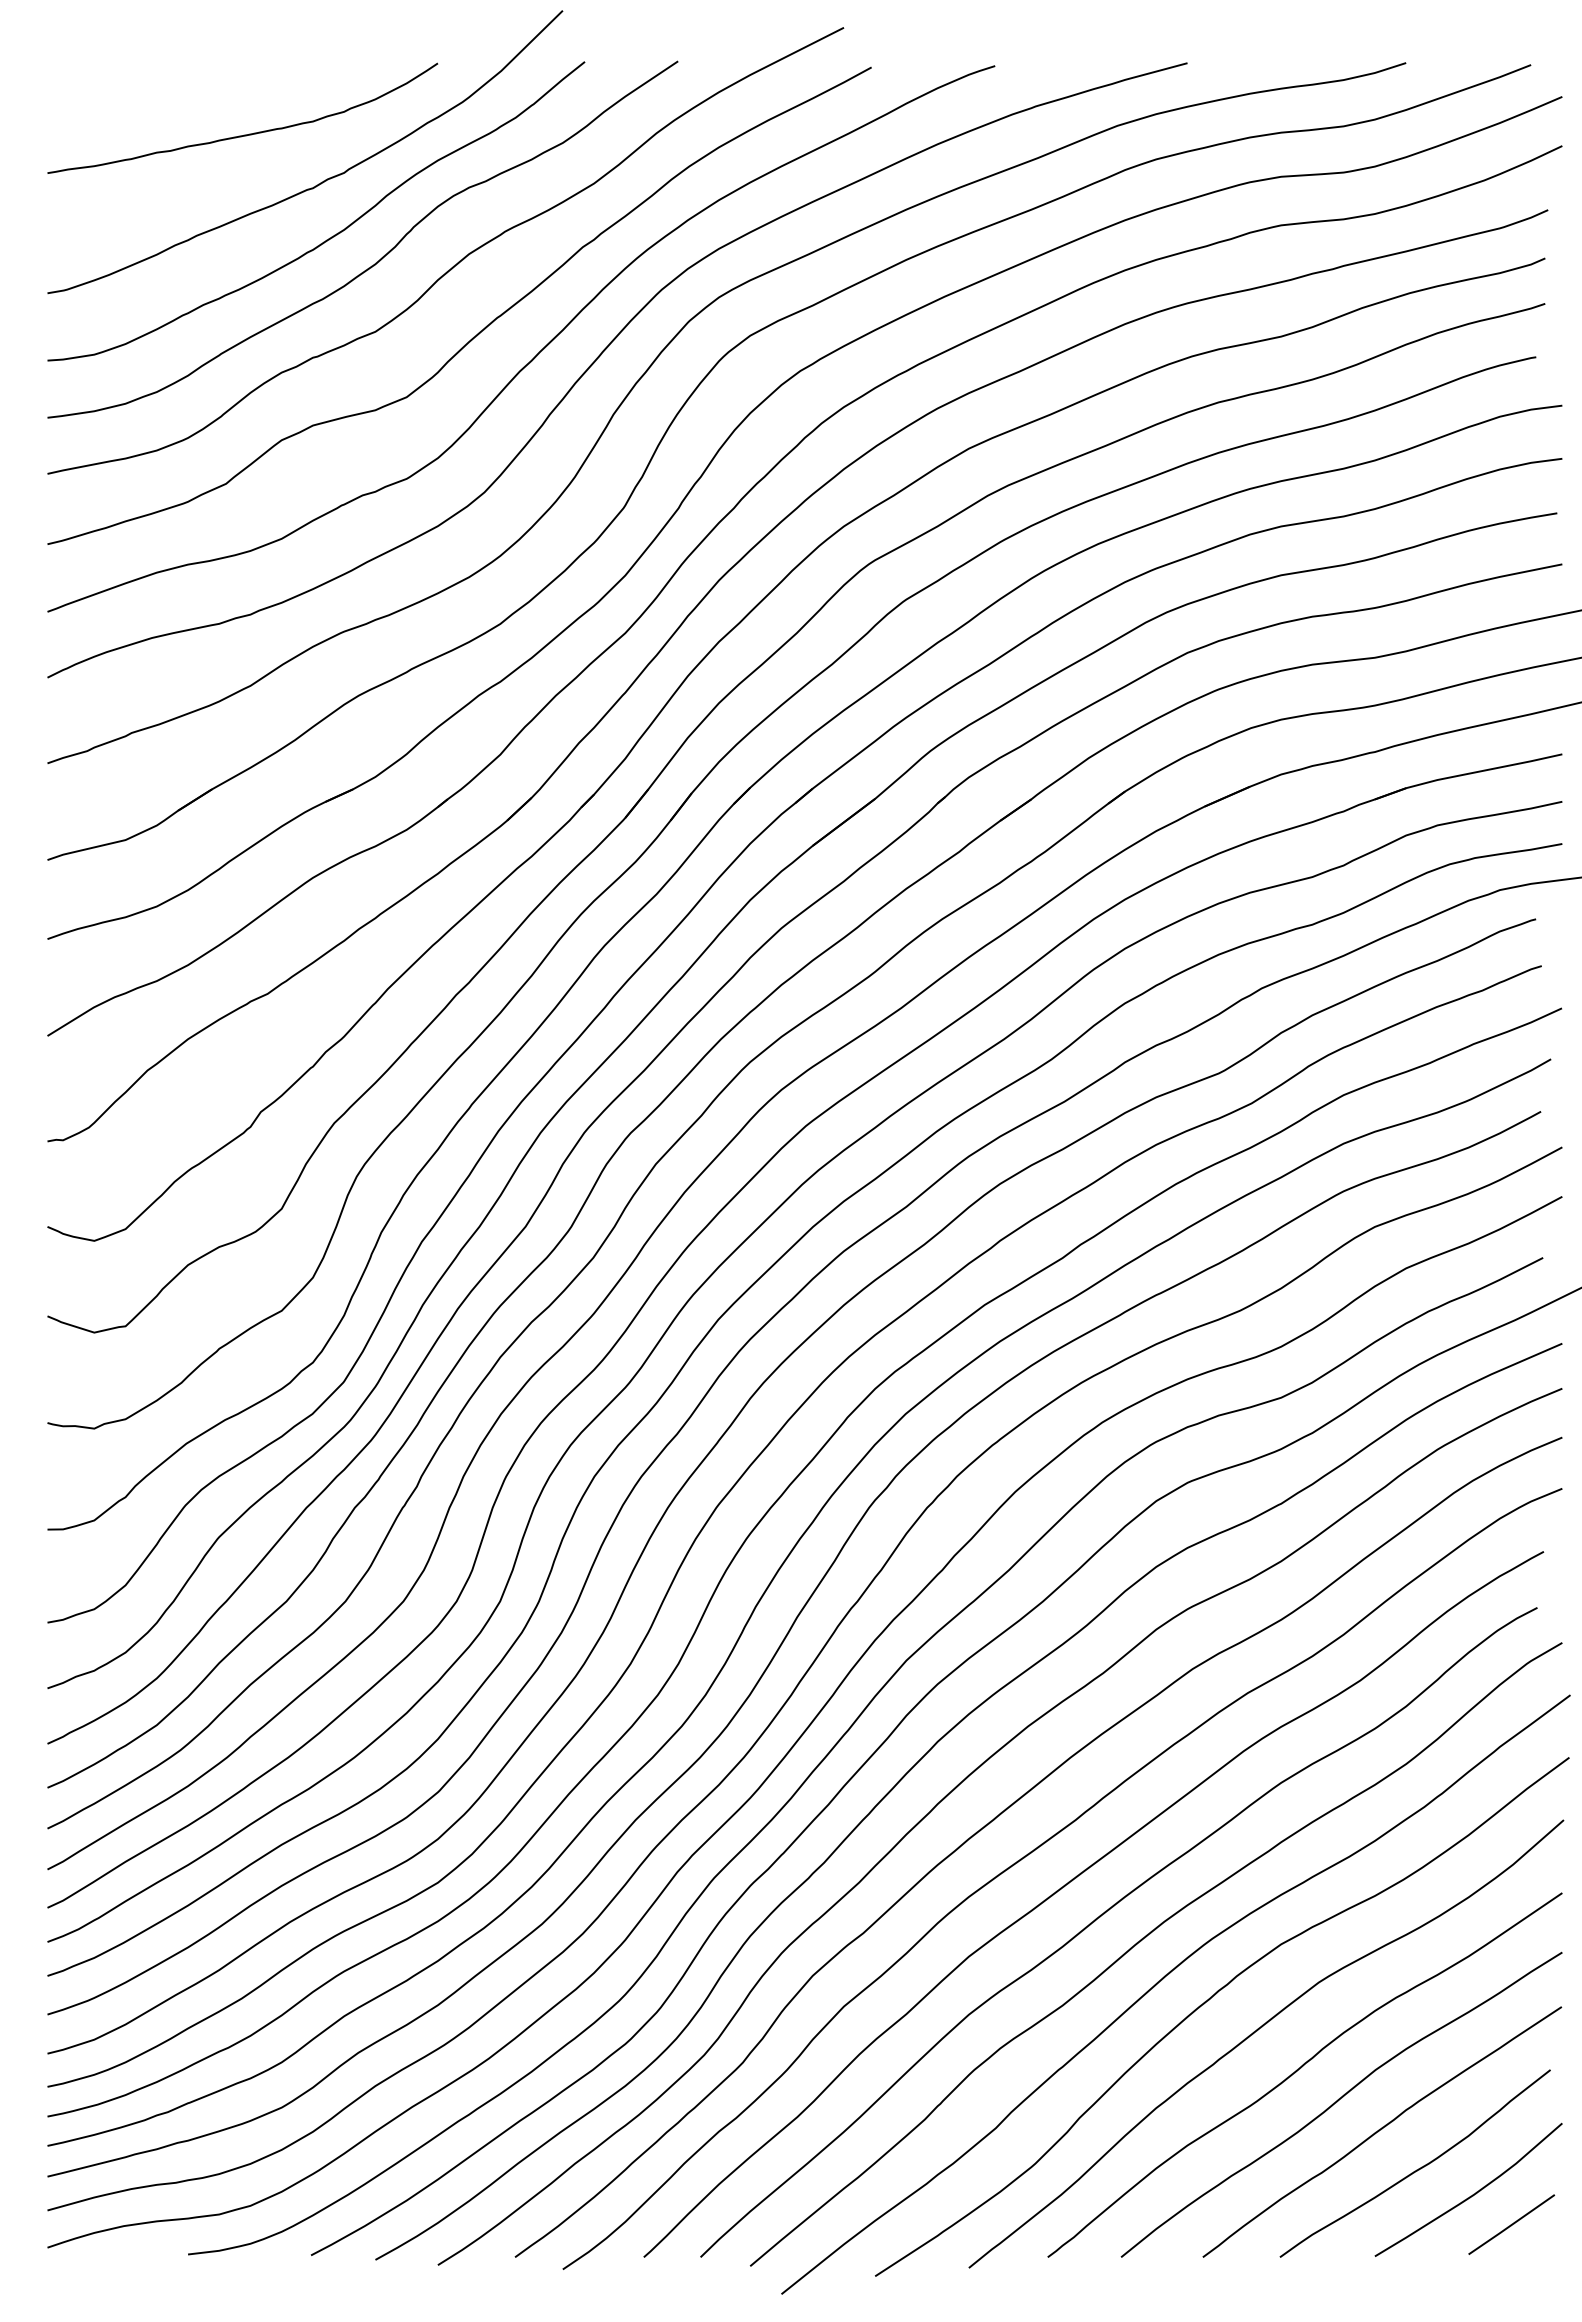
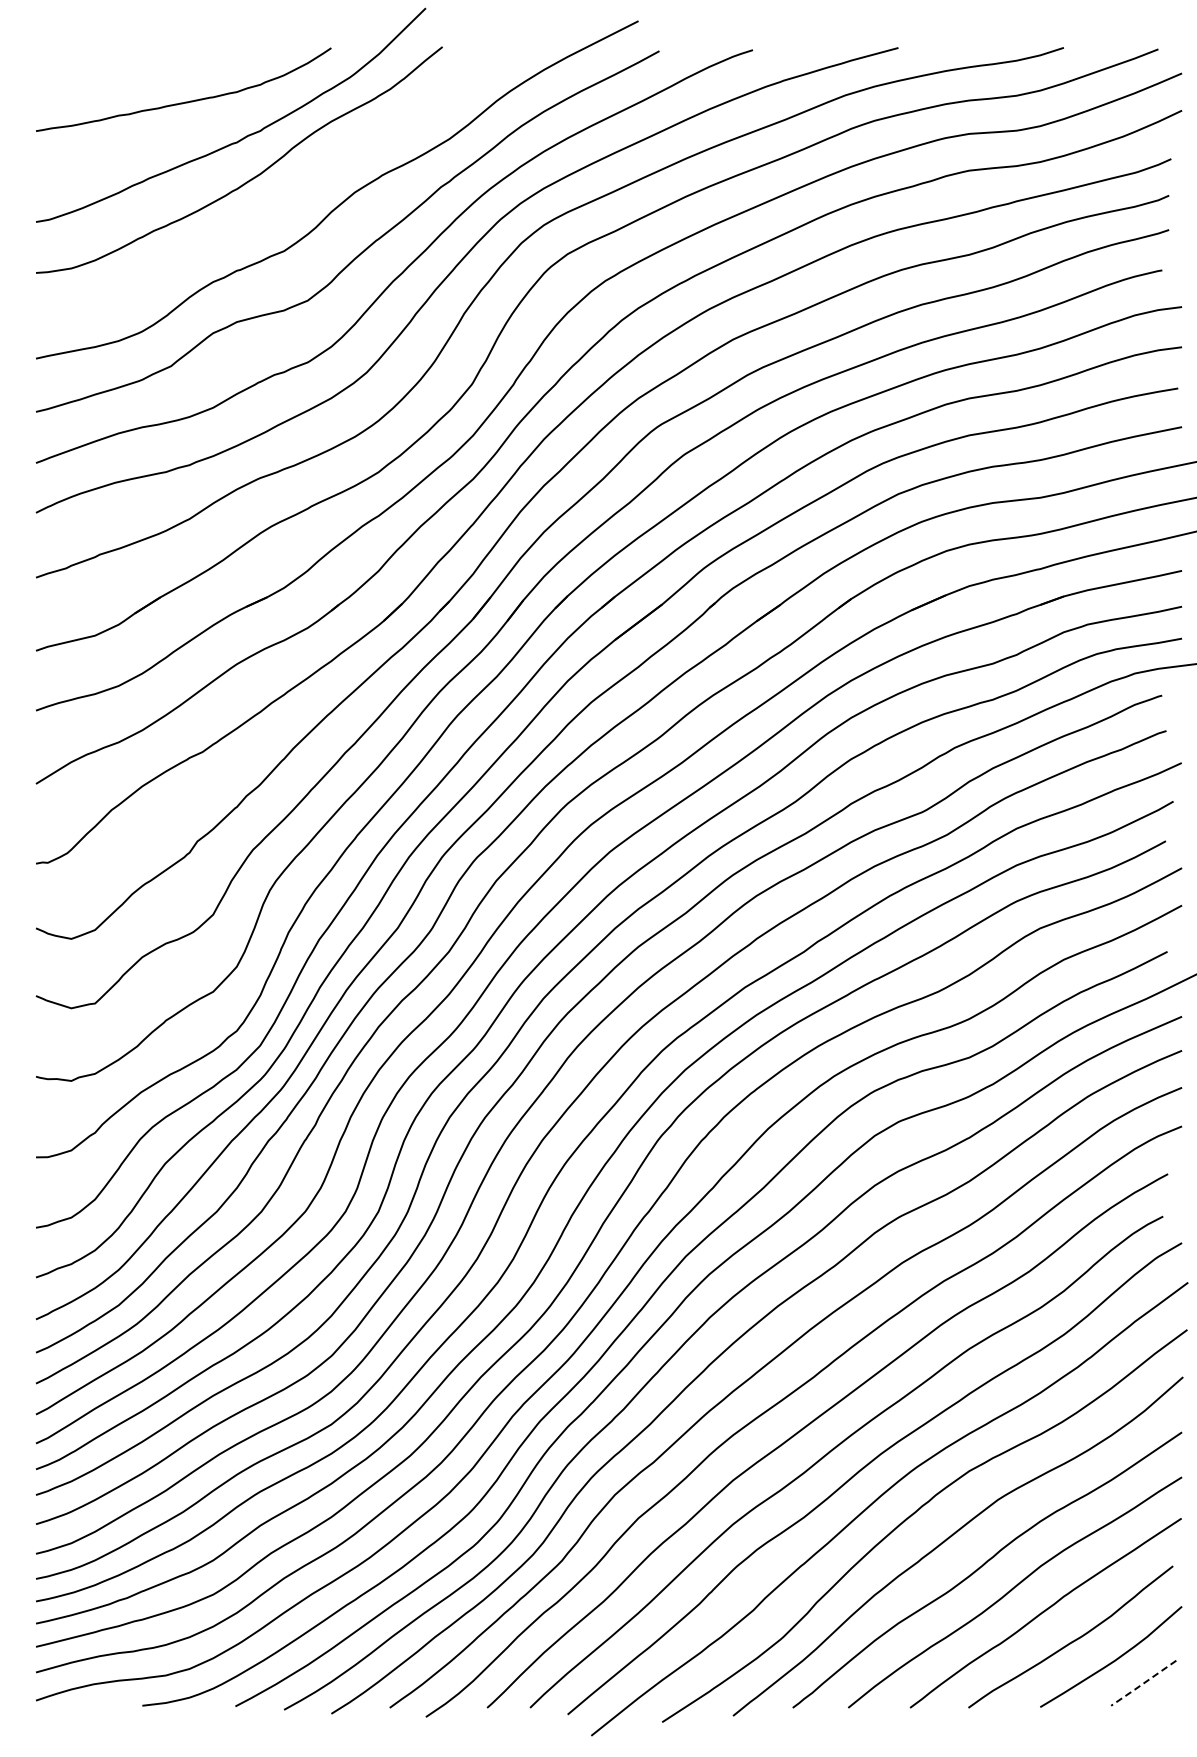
curve: (381, 256) -> (288, 194), removed
line: (1510, 2225) -> (1142, 1683), solid -> dashed

